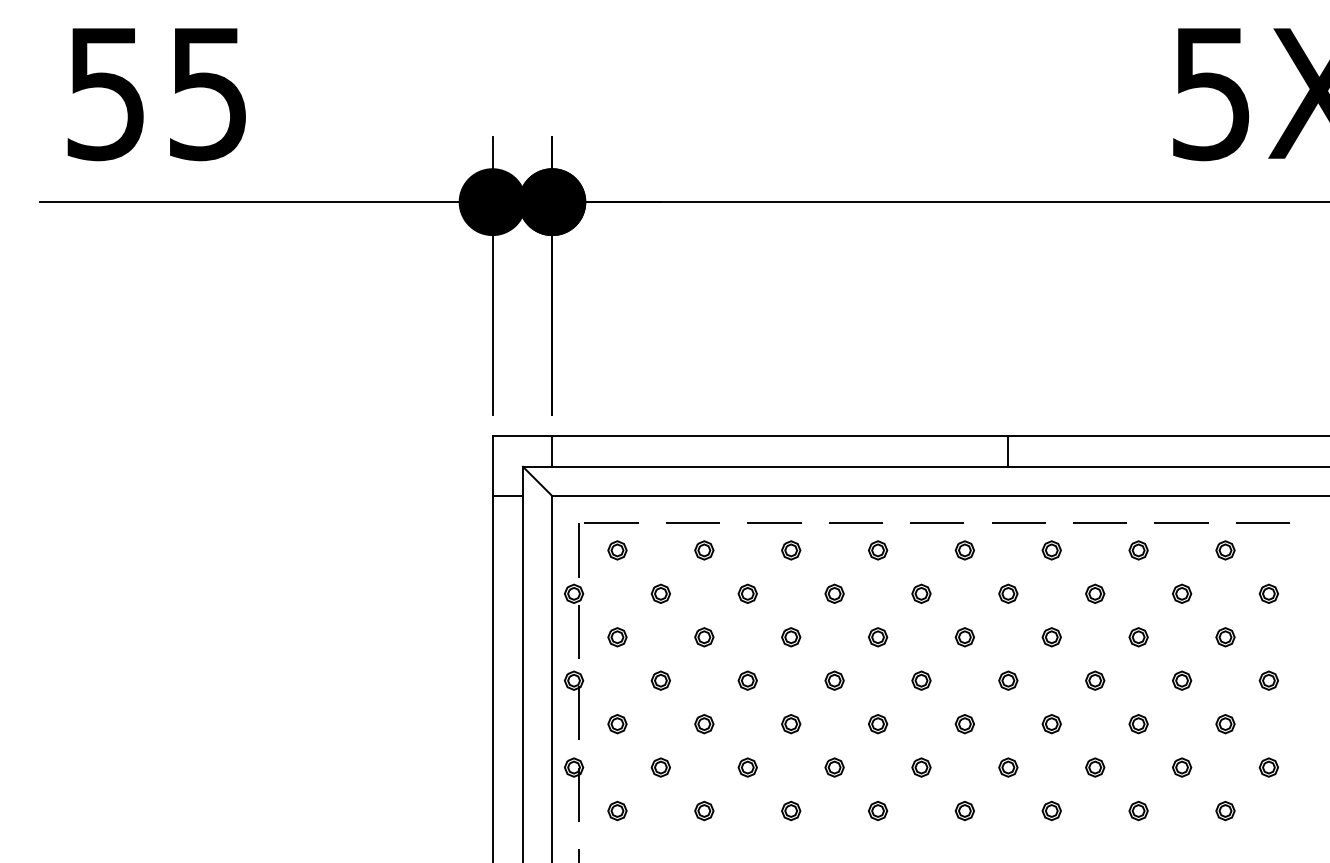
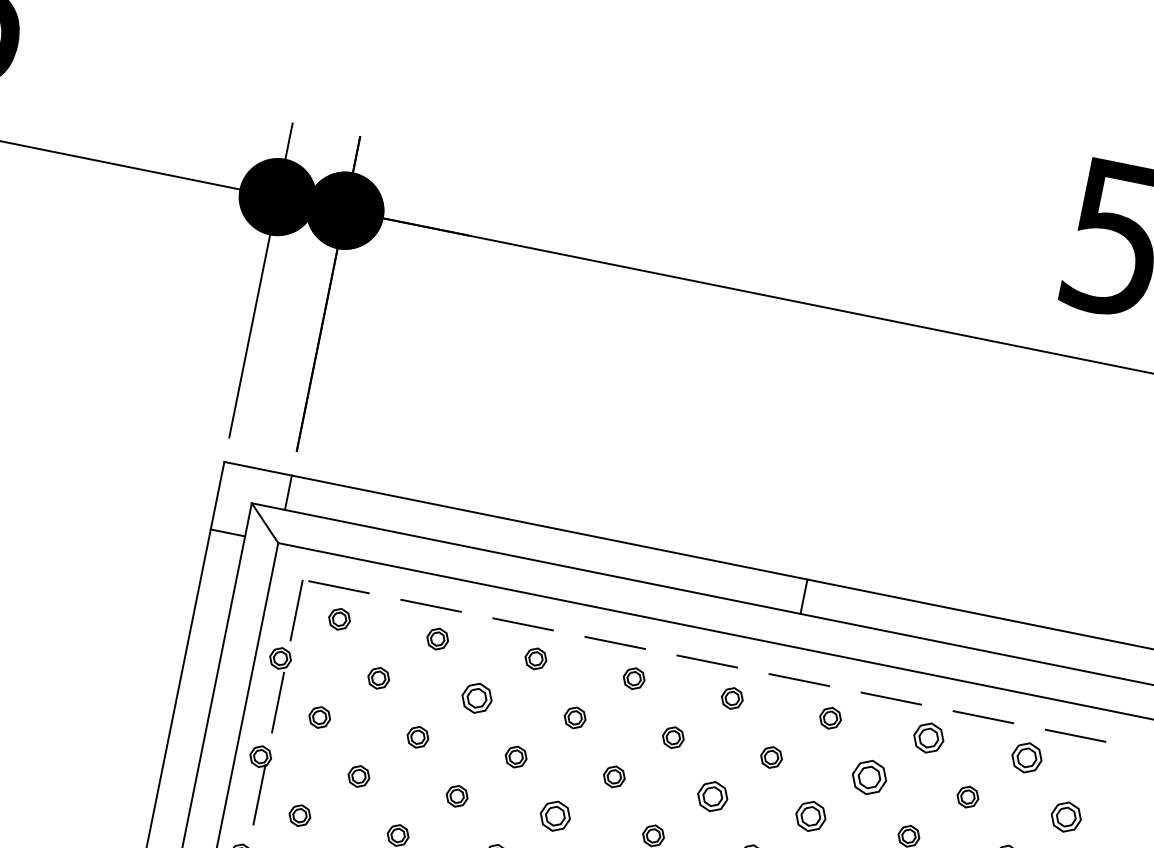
part: (1138, 550) -> (928, 738), size x1.4
part: (1225, 550) -> (1026, 757), size x1.4
part: (747, 593) -> (476, 697), size x1.4
part: (1095, 593) -> (870, 776), size x1.6
part: (1268, 593) -> (1065, 816), size x1.4
part: (964, 637) -> (712, 796), size x1.4
part: (1051, 637) -> (810, 816), size x1.4
part: (834, 680) -> (555, 815), size x1.4

